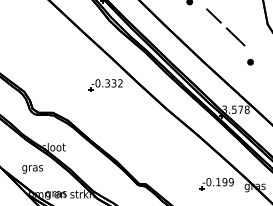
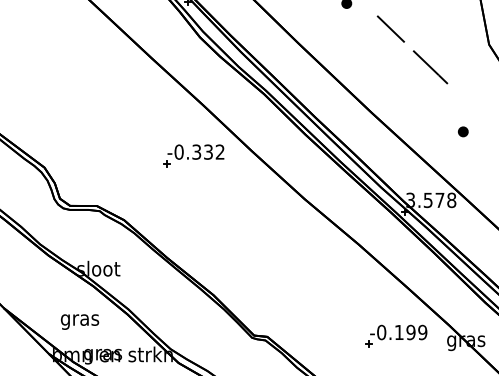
part: (250, 61) -> (463, 130), moved
text: (32, 169) -> (79, 322), moved

